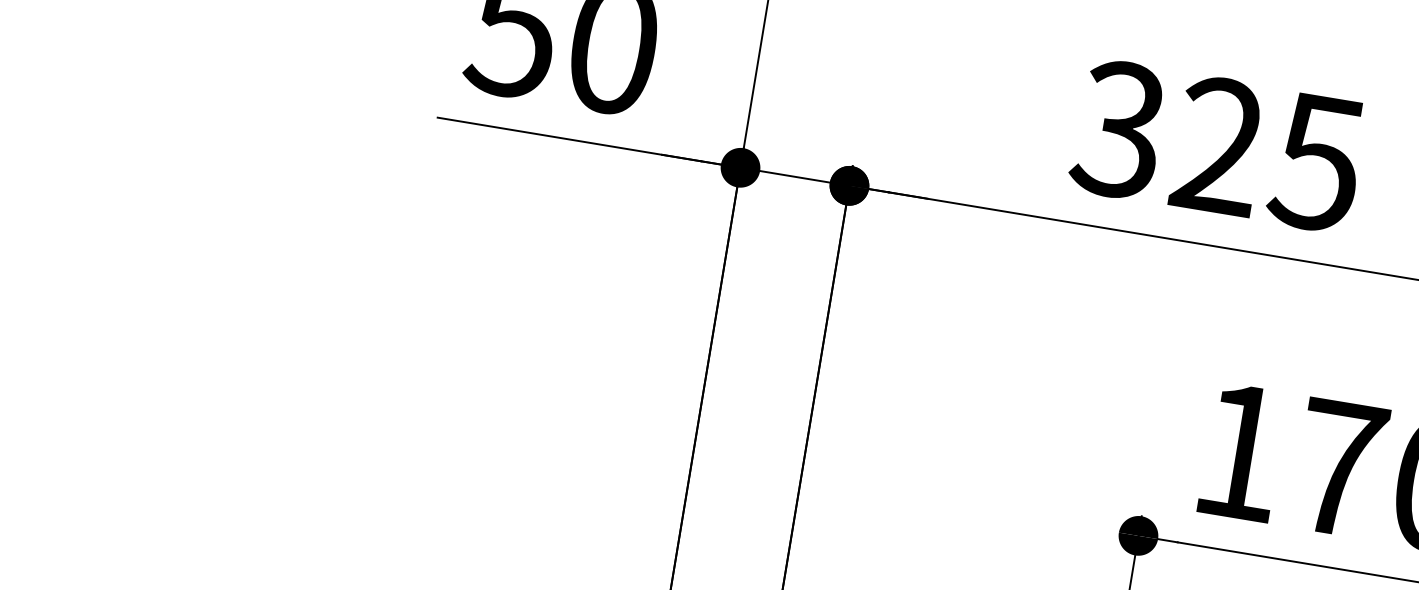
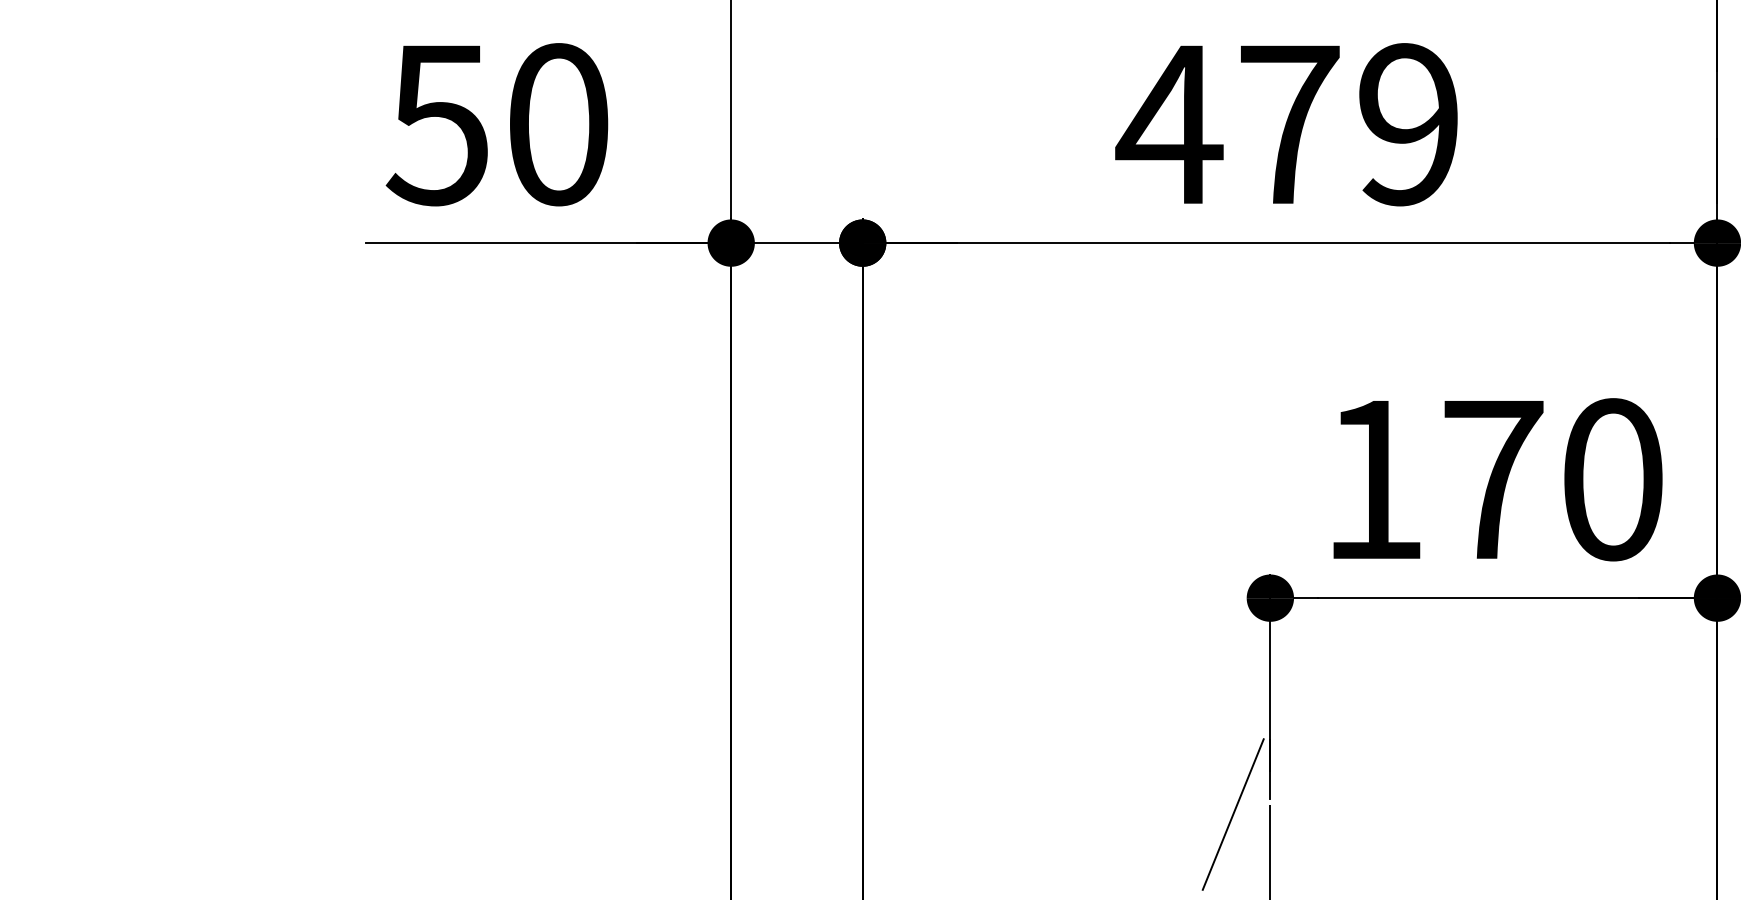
text: (1216, 145) -> (1286, 124), 325 -> 479

